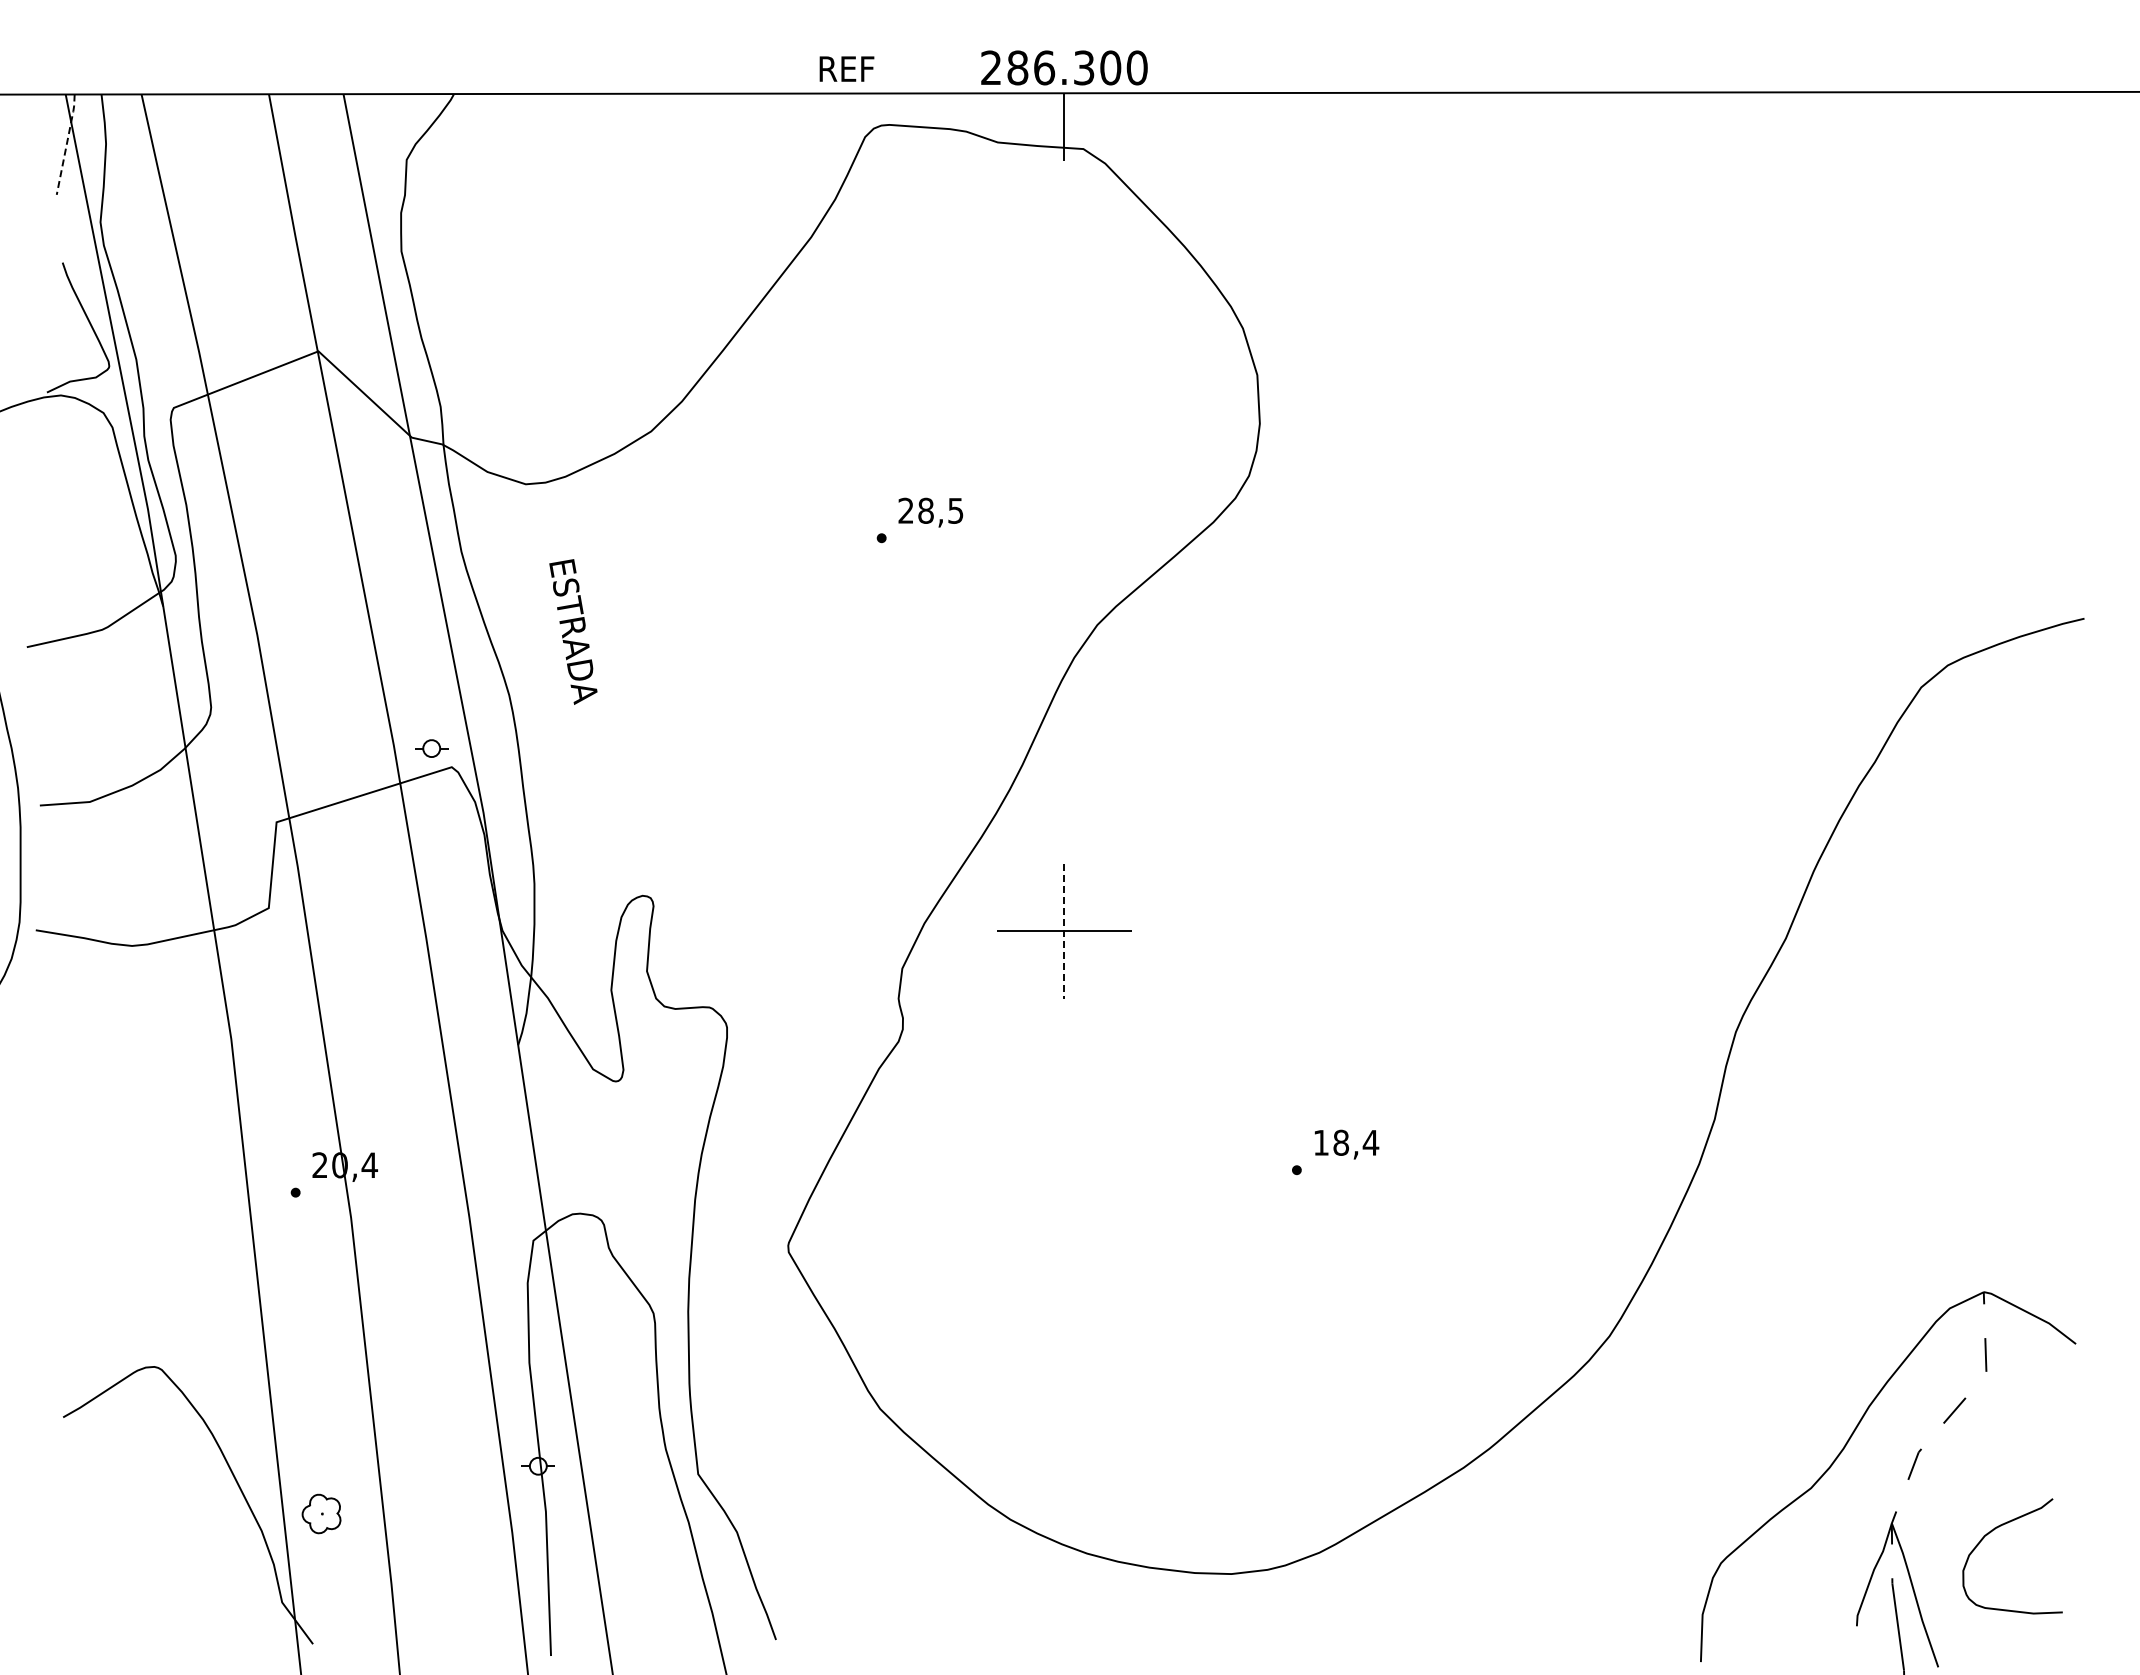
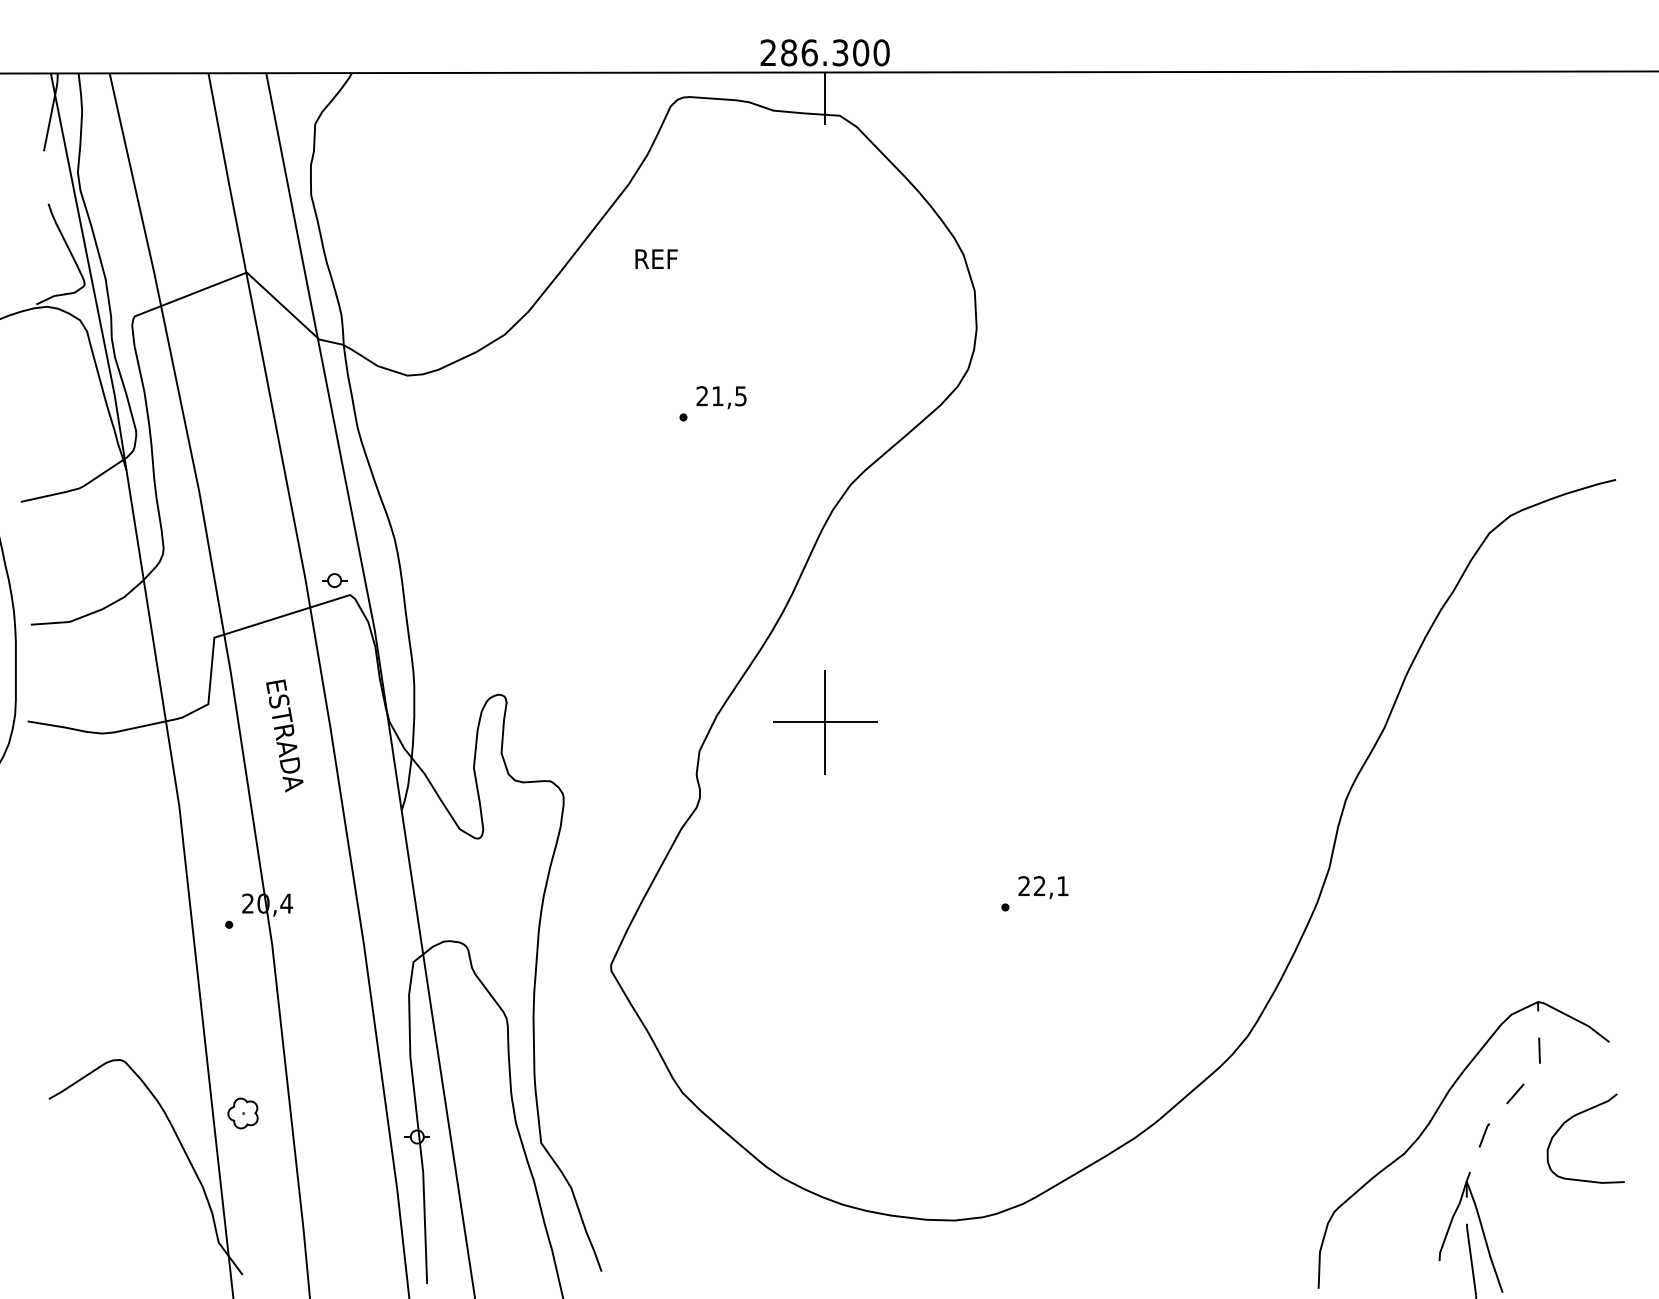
text: (846, 68) -> (656, 258), moved
line: (66, 143) -> (51, 111), dashed -> solid
text: (925, 510) -> (717, 395), 28,5 -> 21,5
text: (573, 631) -> (284, 735), moved
line: (1064, 931) -> (825, 722), dashed -> solid
text: (1346, 1142) -> (1043, 885), 18,4 -> 22,1
part: (321, 1513) -> (242, 1113), moved
curve: (1994, 1530) -> (1571, 1118), moved

